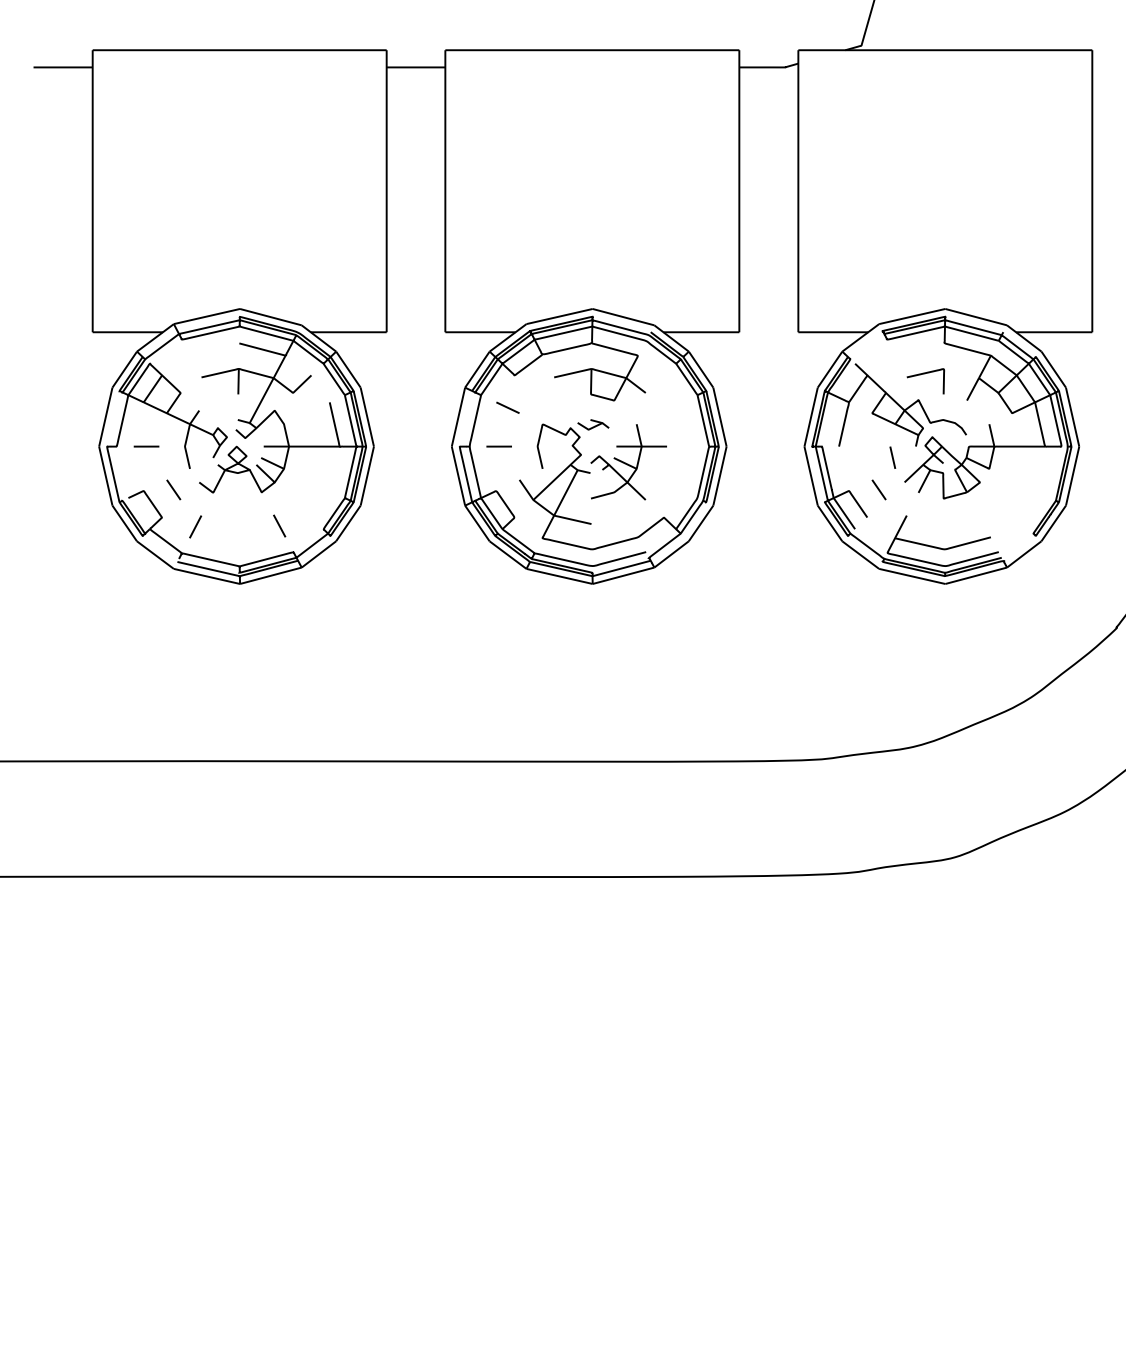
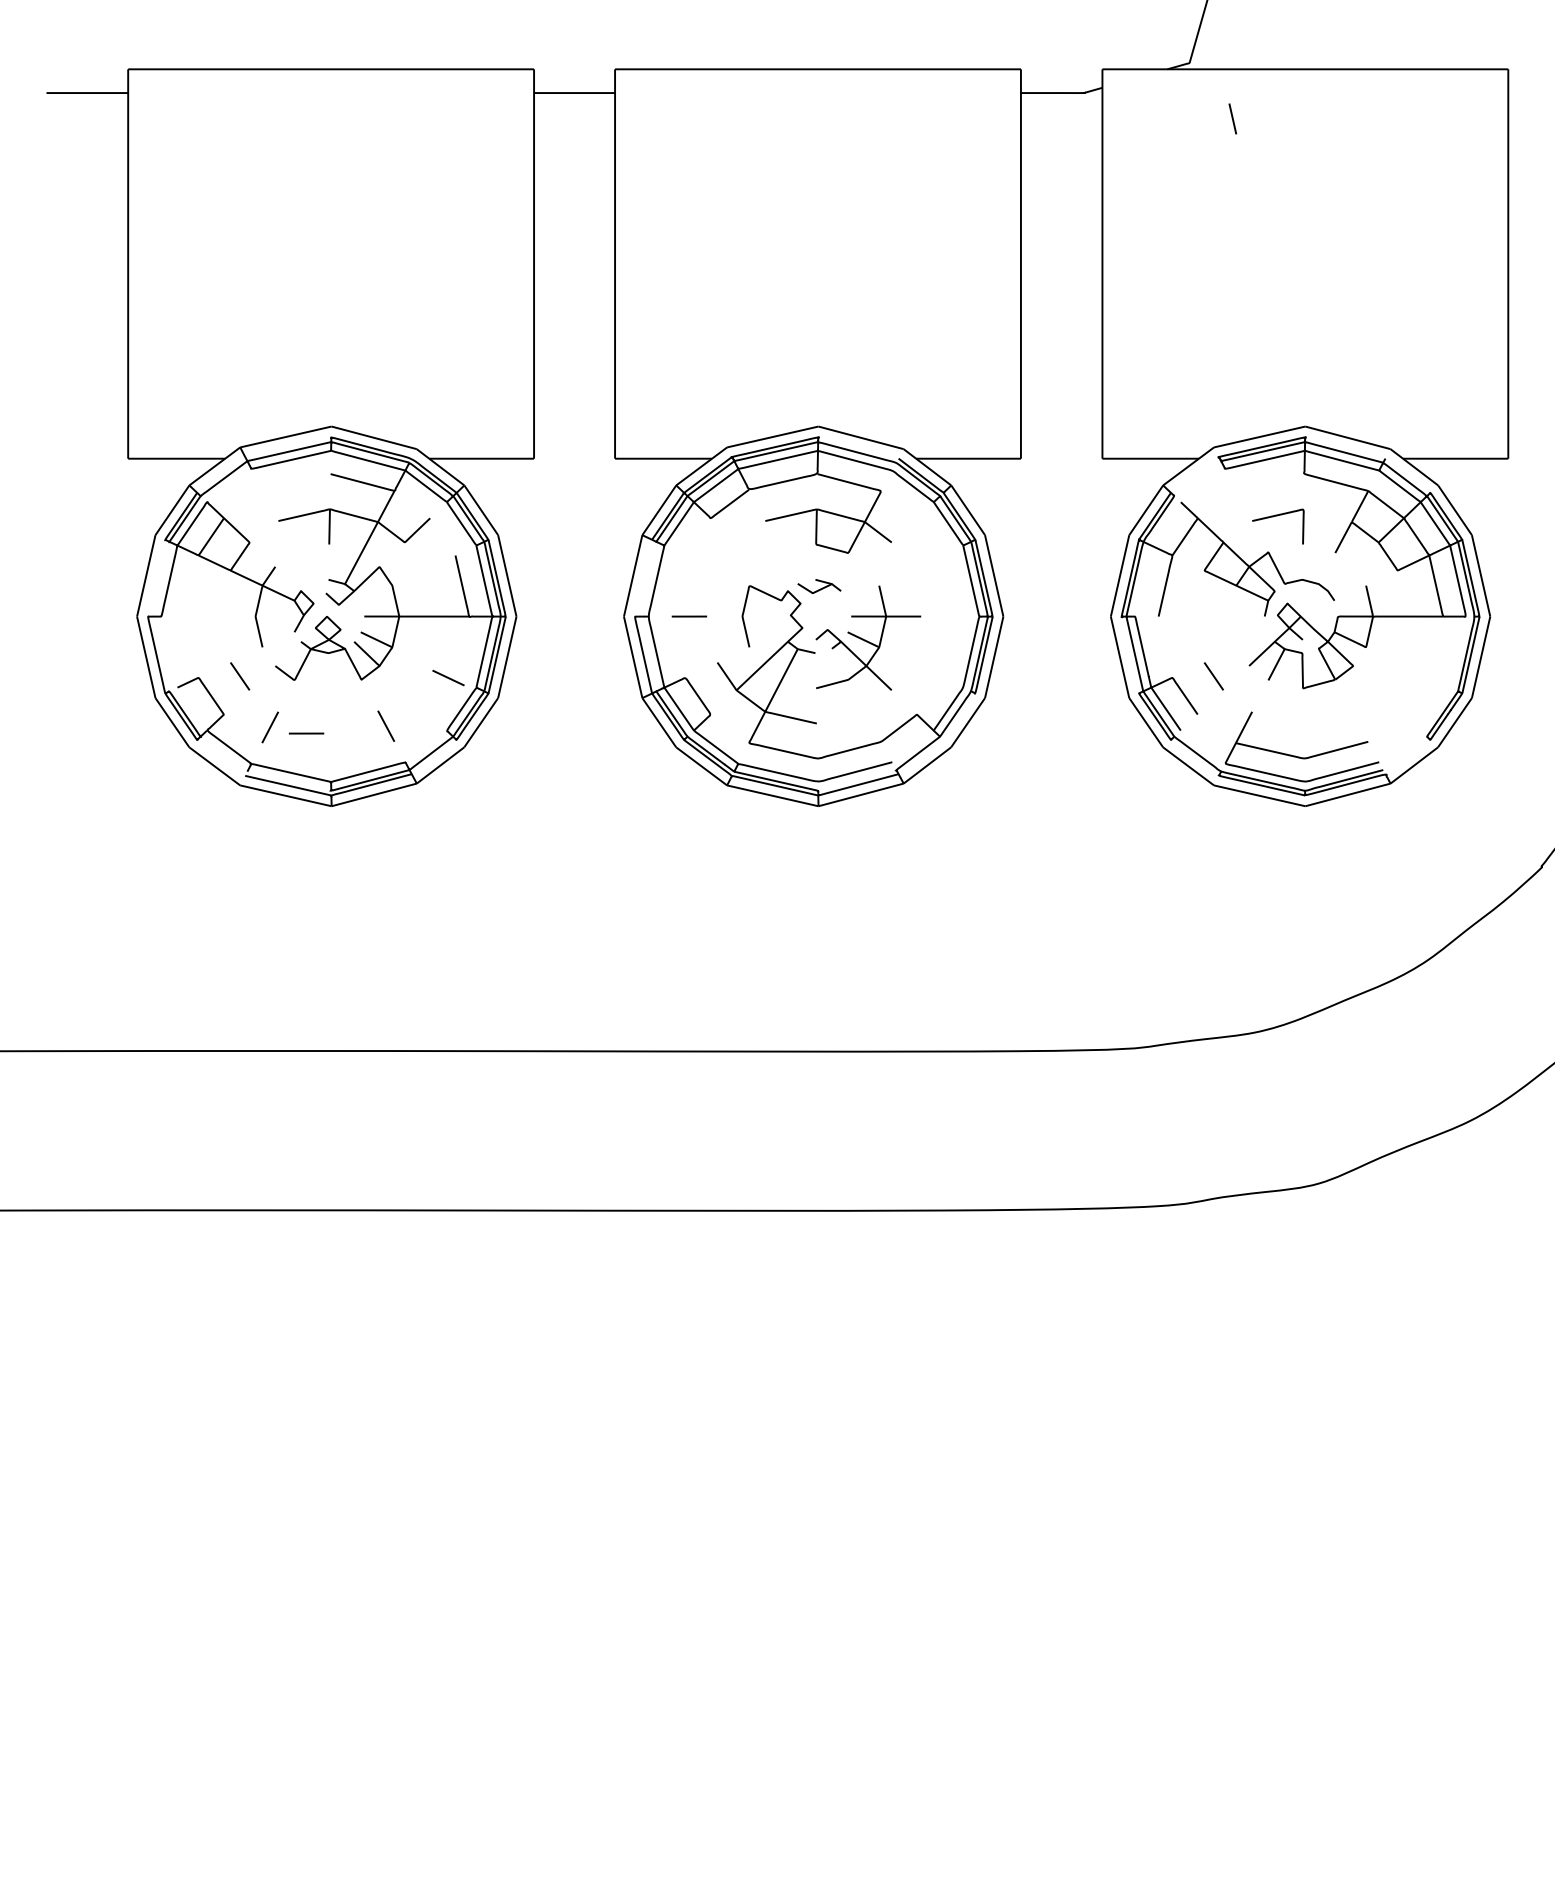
line: (507, 407) -> (448, 677), moved
line: (146, 446) -> (306, 733), moved
line: (892, 457) -> (1232, 118), moved

